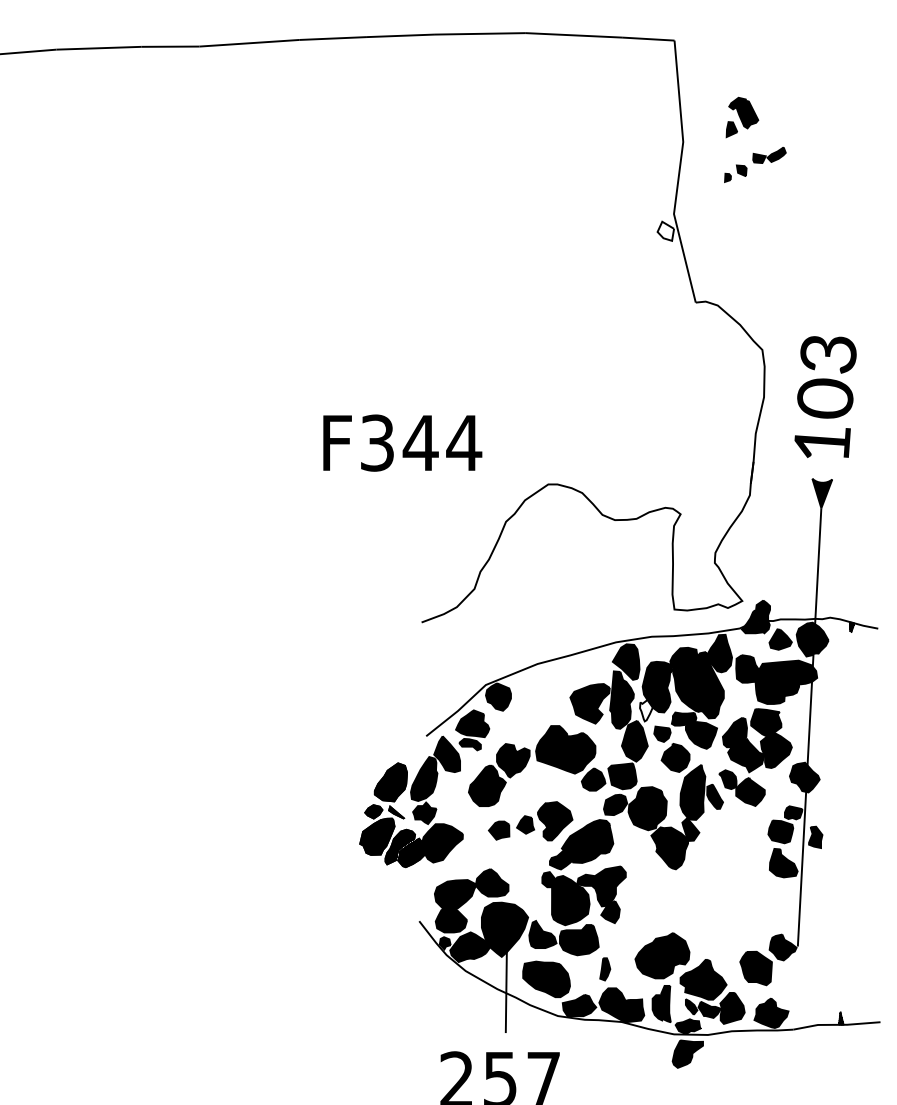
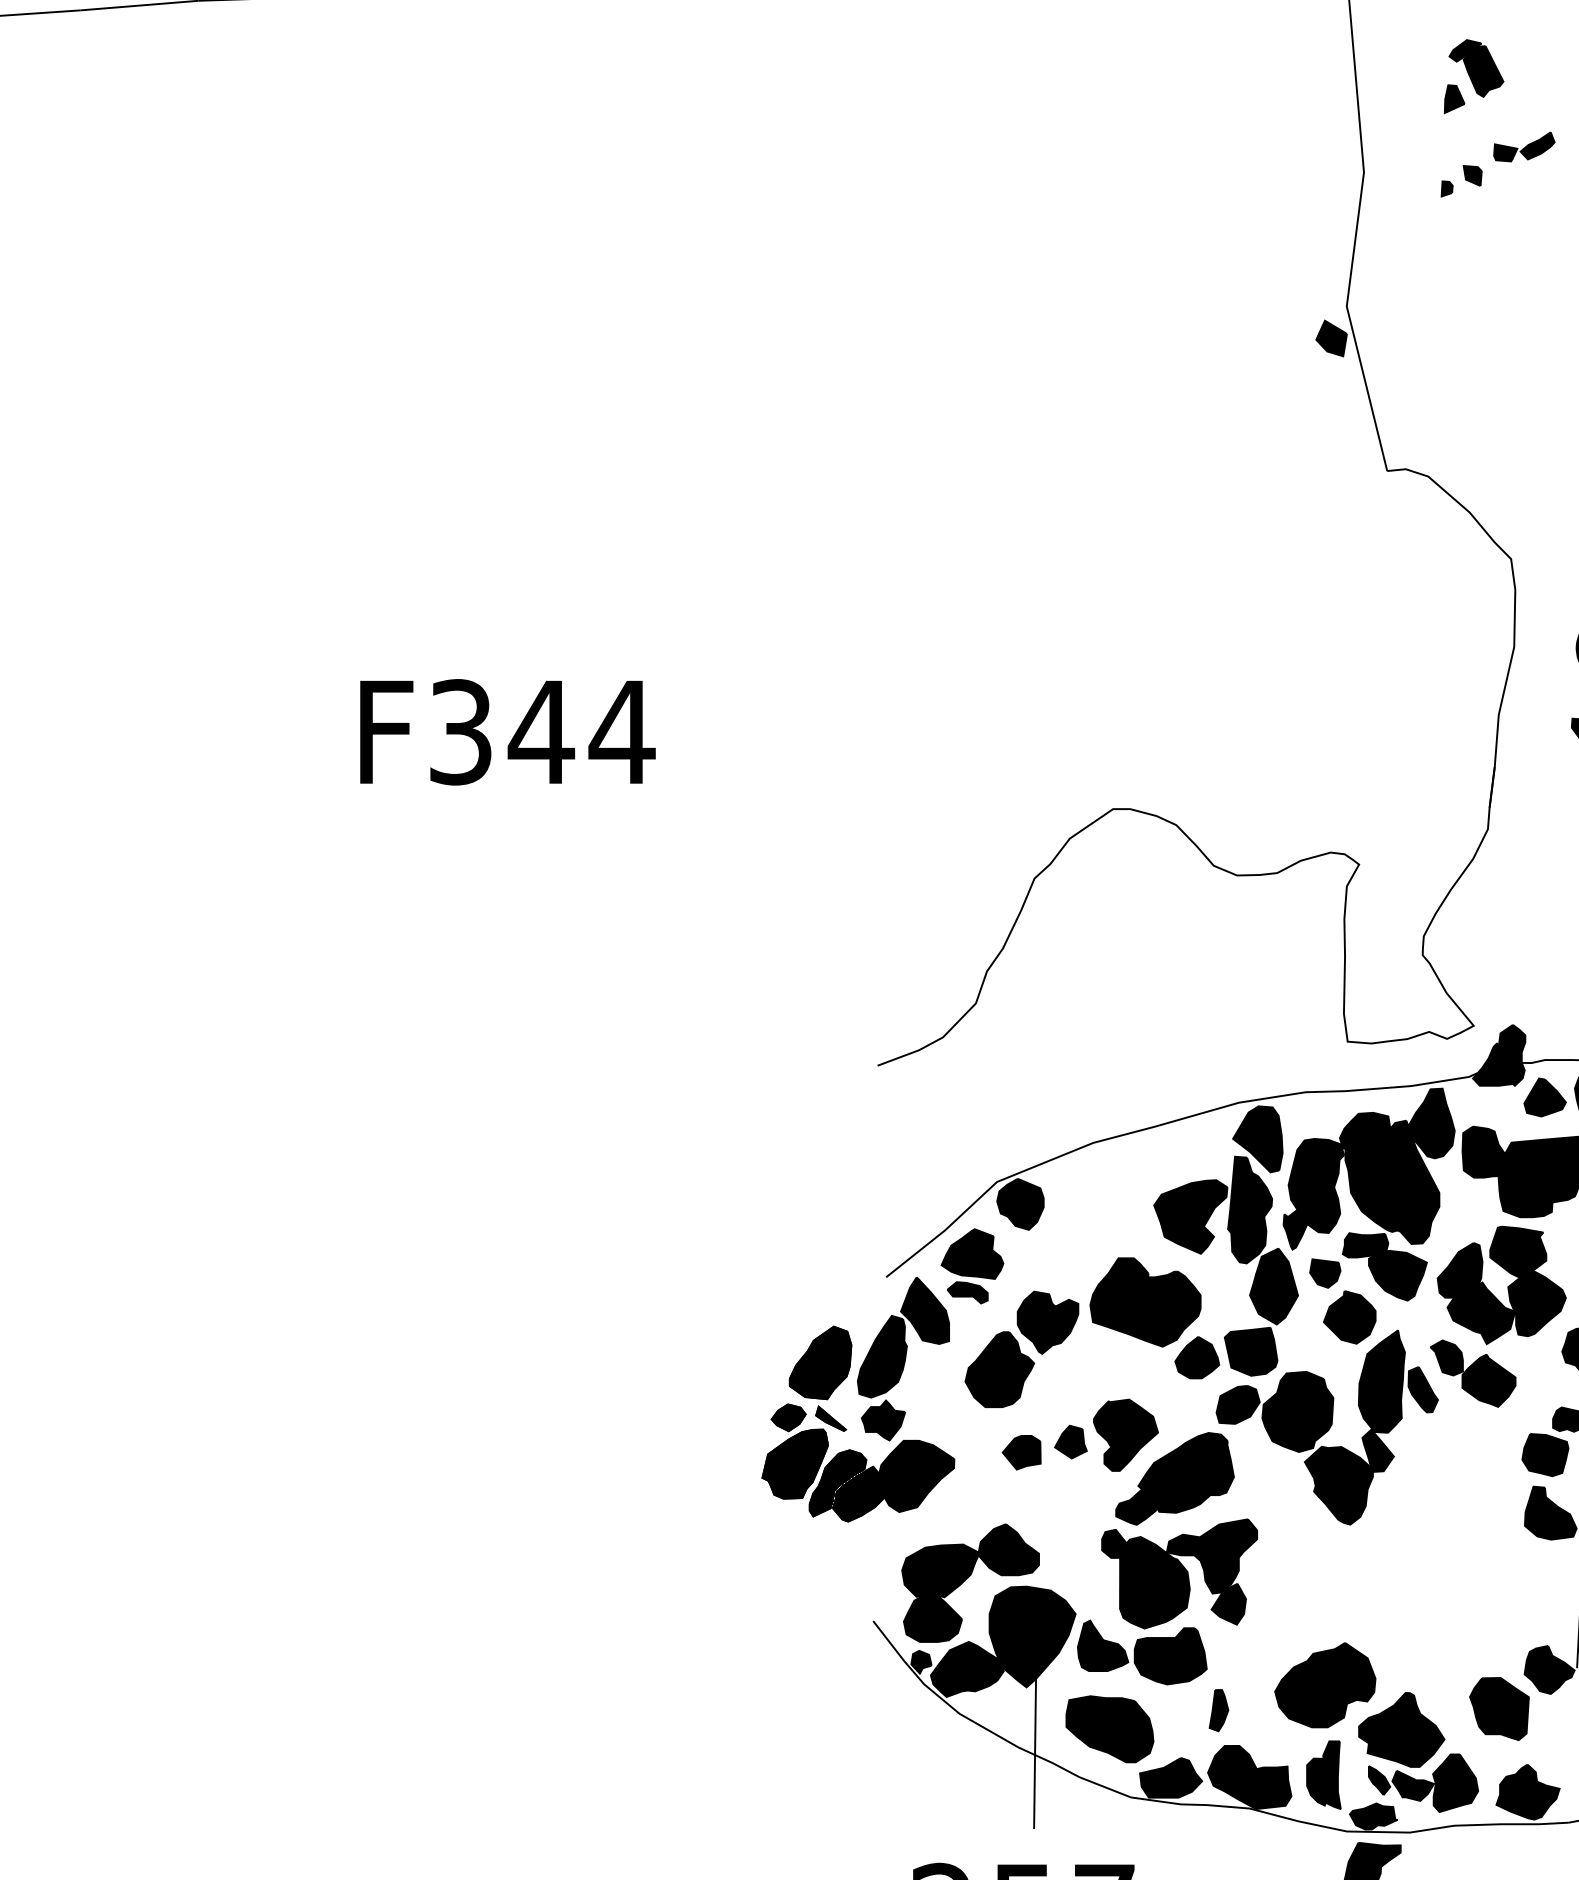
part: (747, 129) -> (1483, 99), moved
fill: (665, 230) -> (1330, 337), added
text: (402, 442) -> (507, 731), moved
fill: (646, 710) -> (1295, 1229), added

